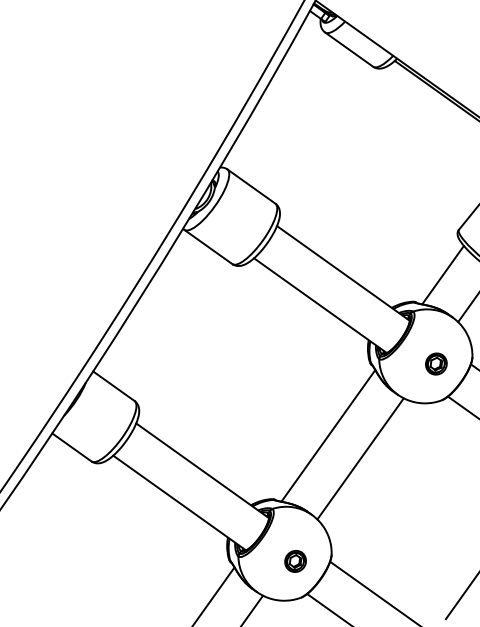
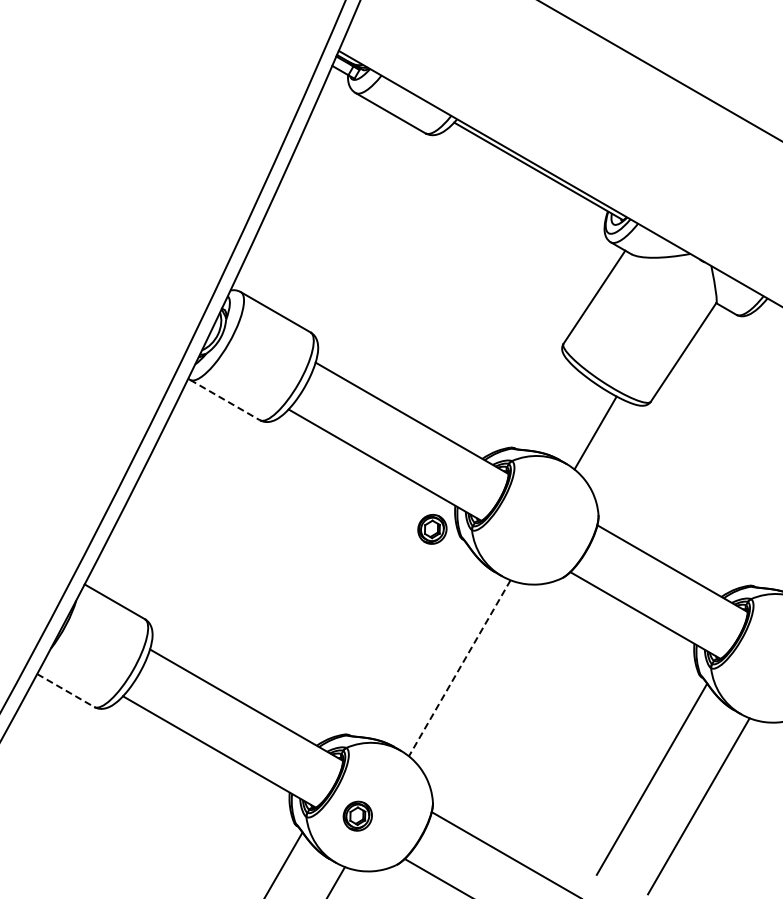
line: (208, 247) -> (225, 400), solid -> dashed
line: (442, 275) -> (547, 407), removed
part: (436, 364) -> (432, 529), moved
line: (328, 435) -> (412, 640), removed
line: (71, 447) -> (65, 690), solid -> dashed
line: (360, 459) -> (459, 668), solid -> dashed
part: (295, 560) -> (357, 815), moved

